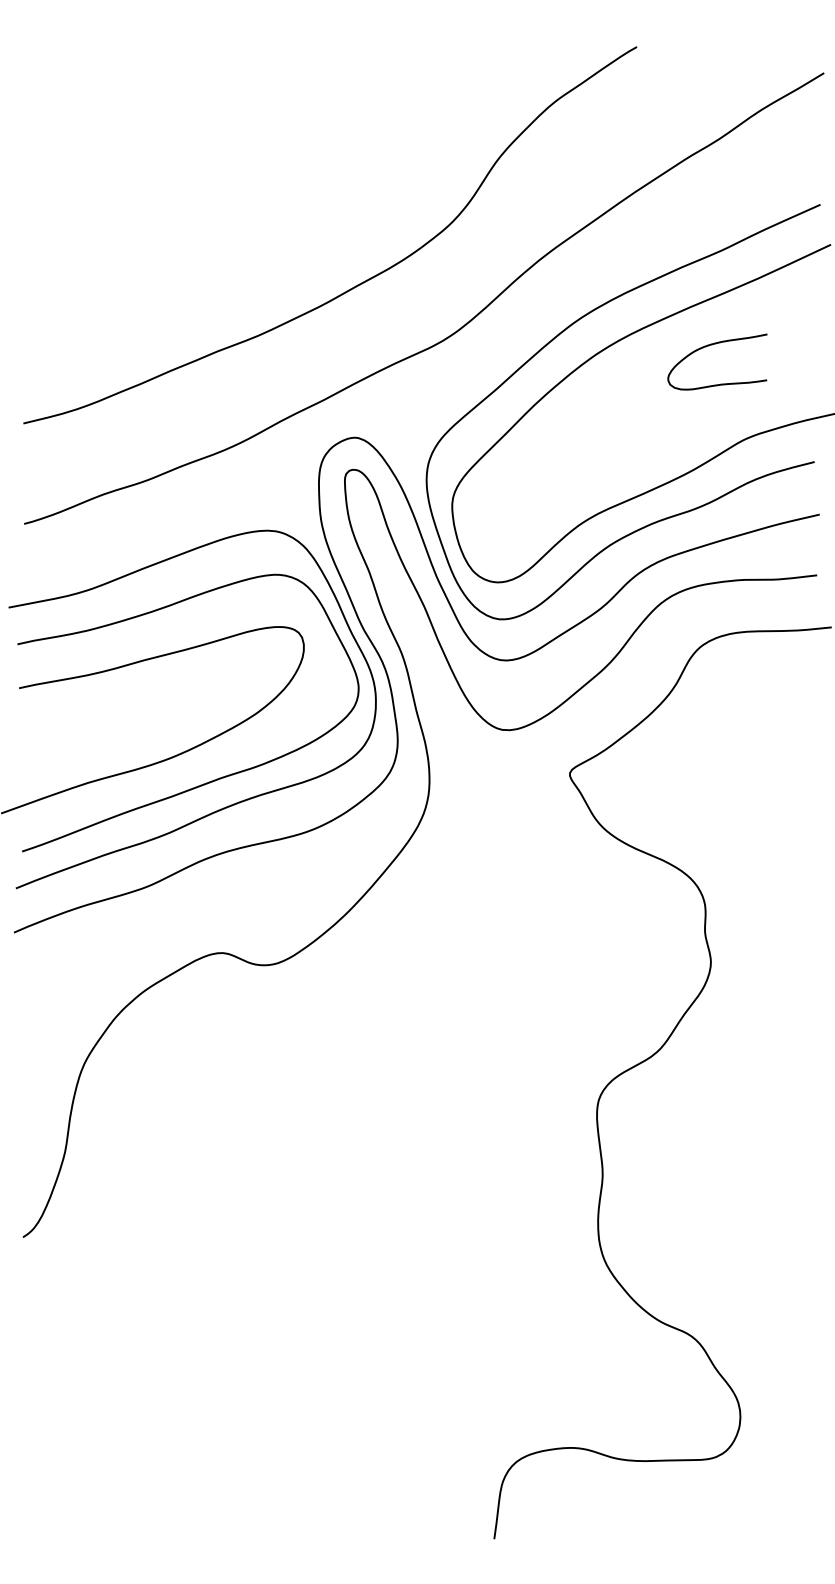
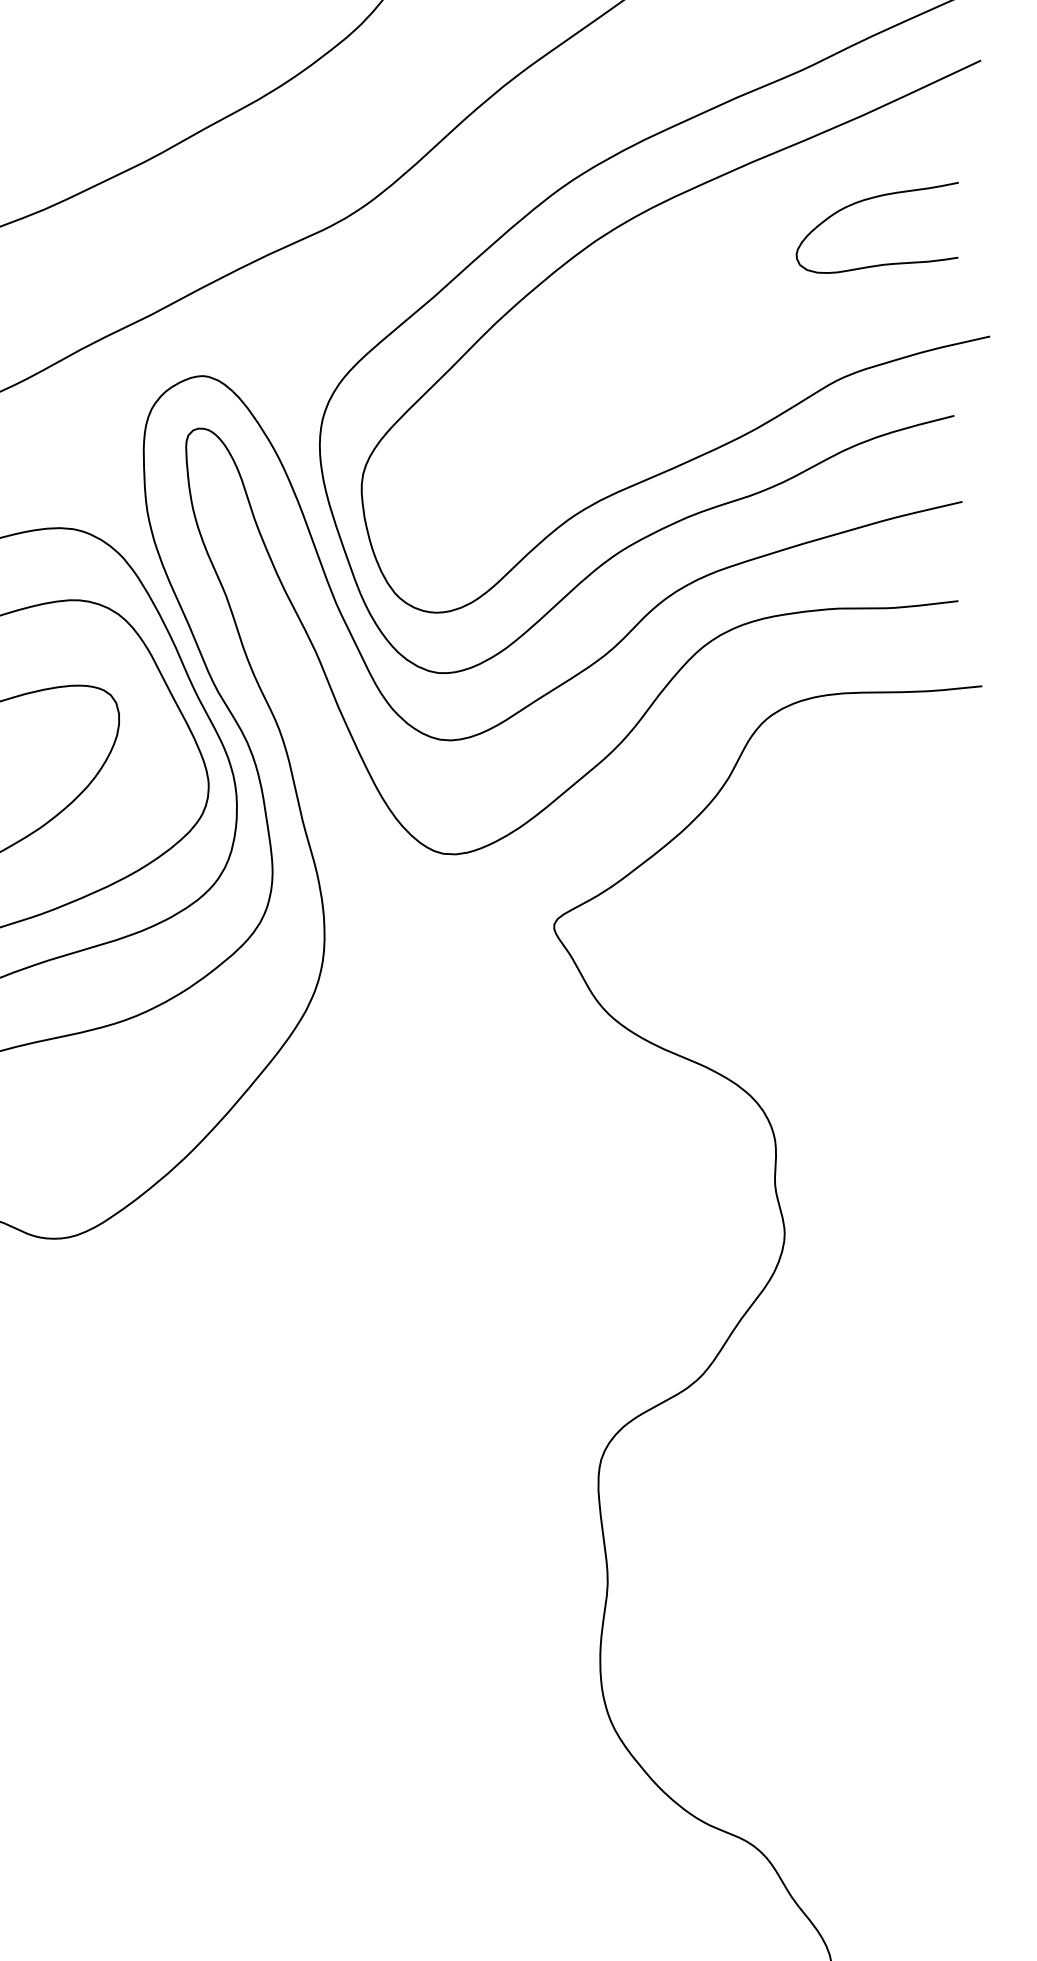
curve: (712, 345) -> (869, 200), moved

